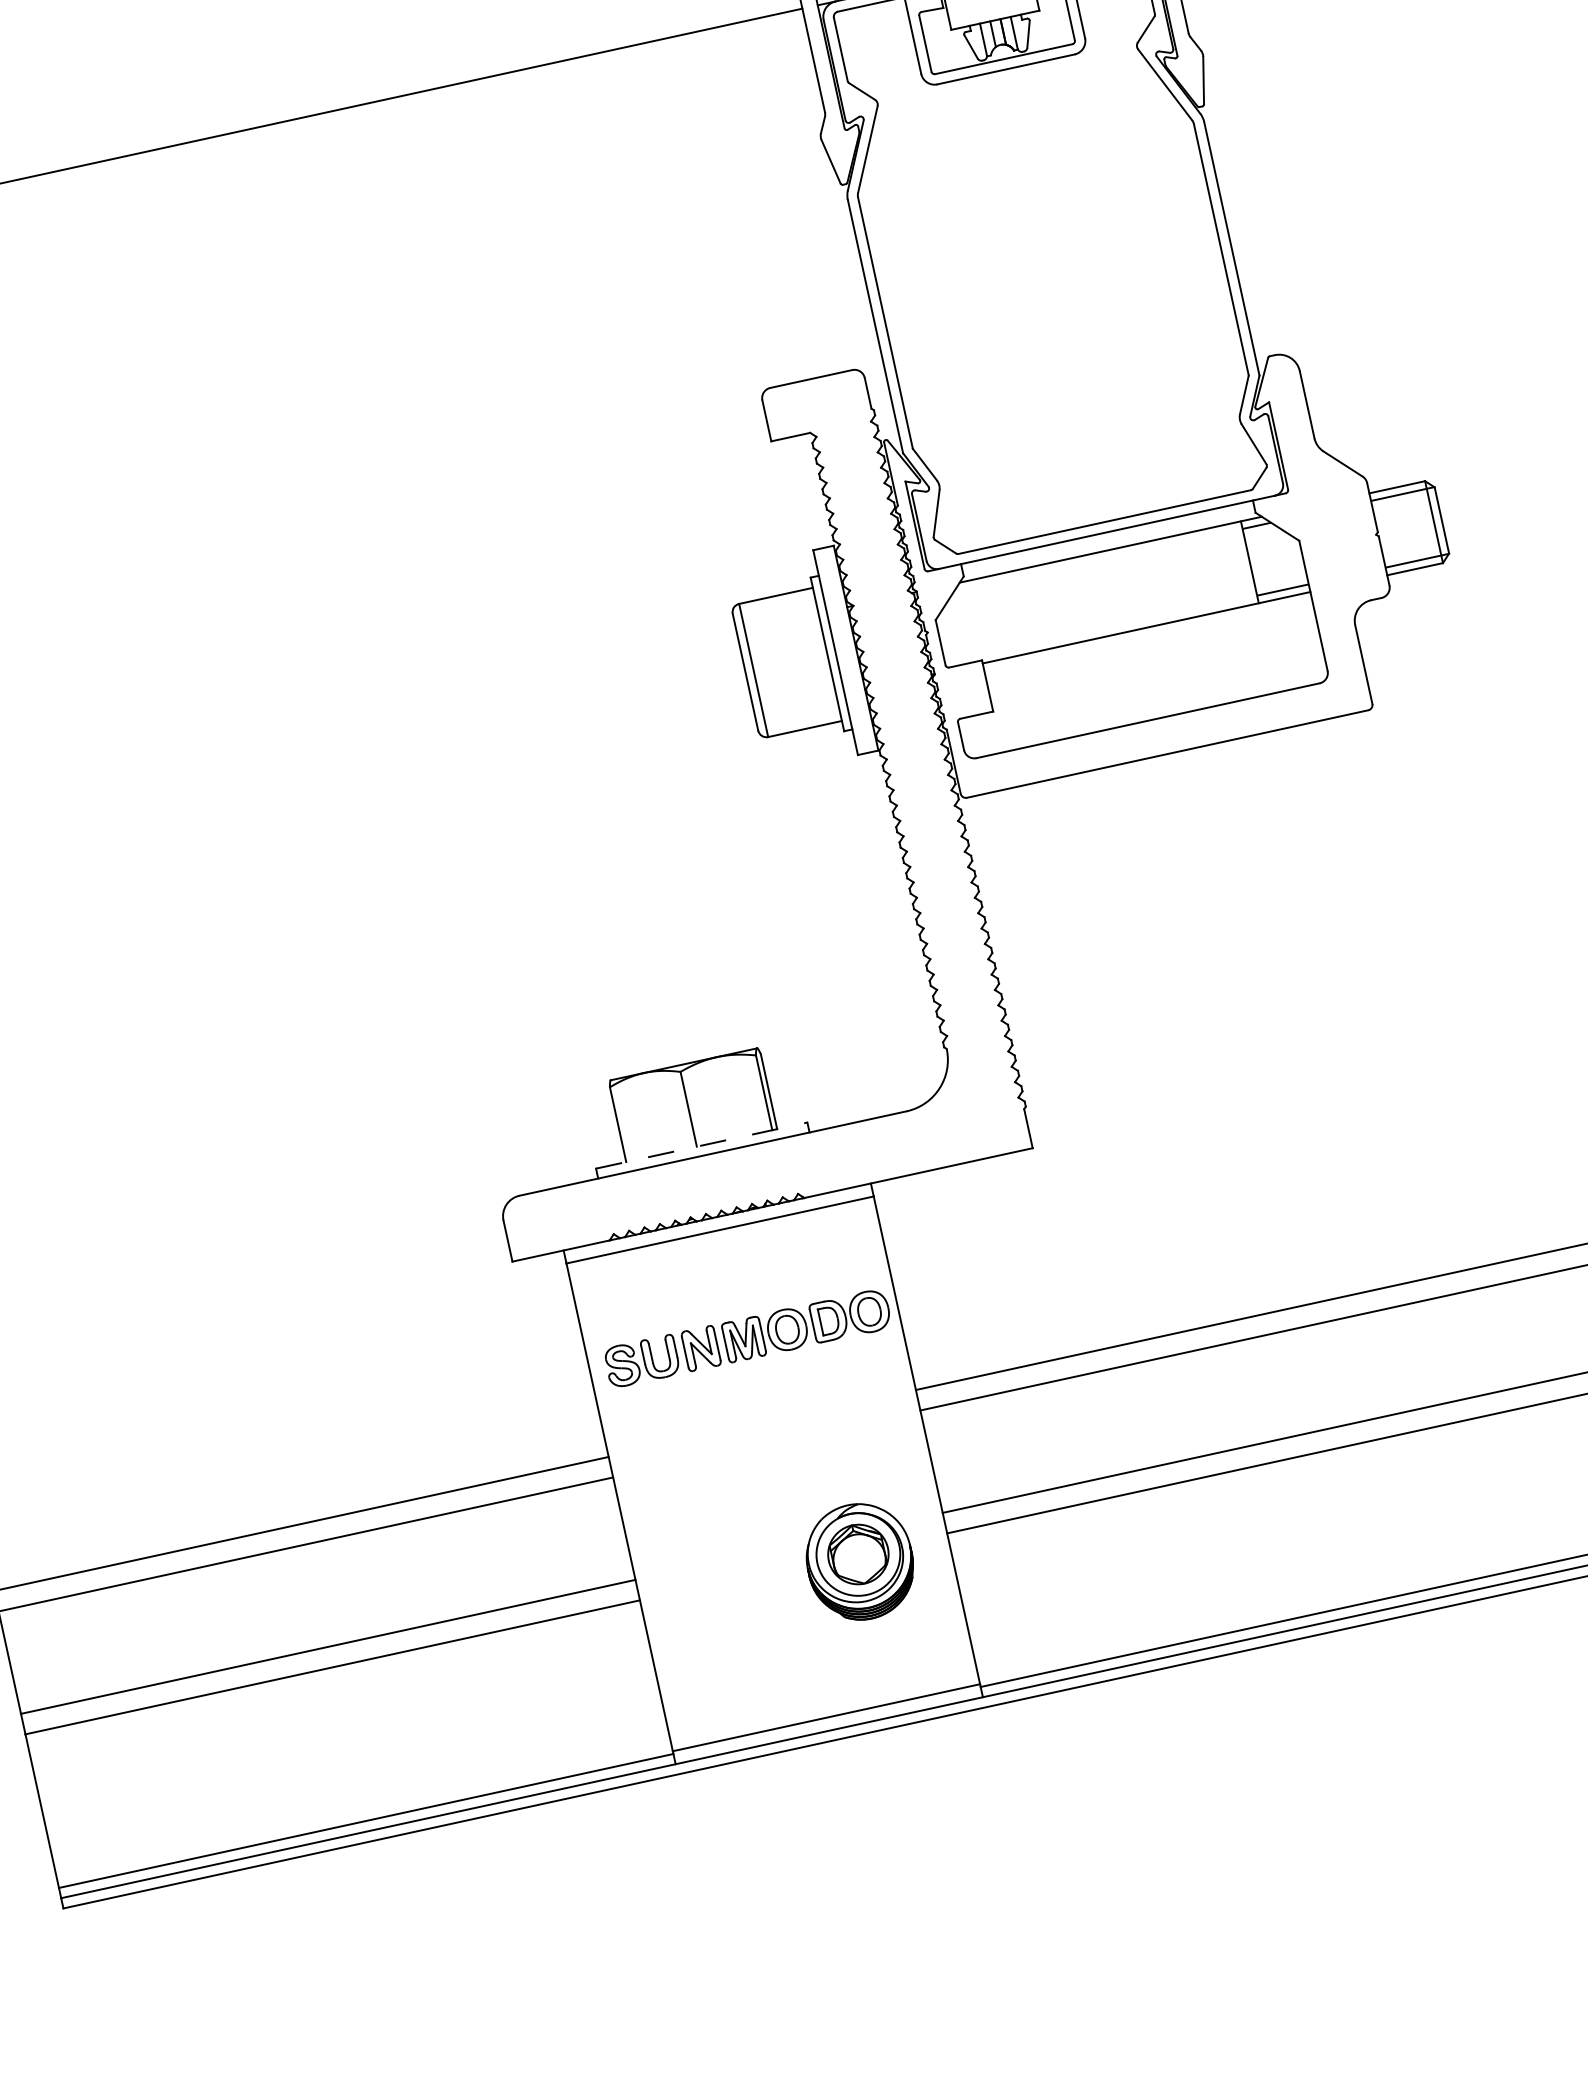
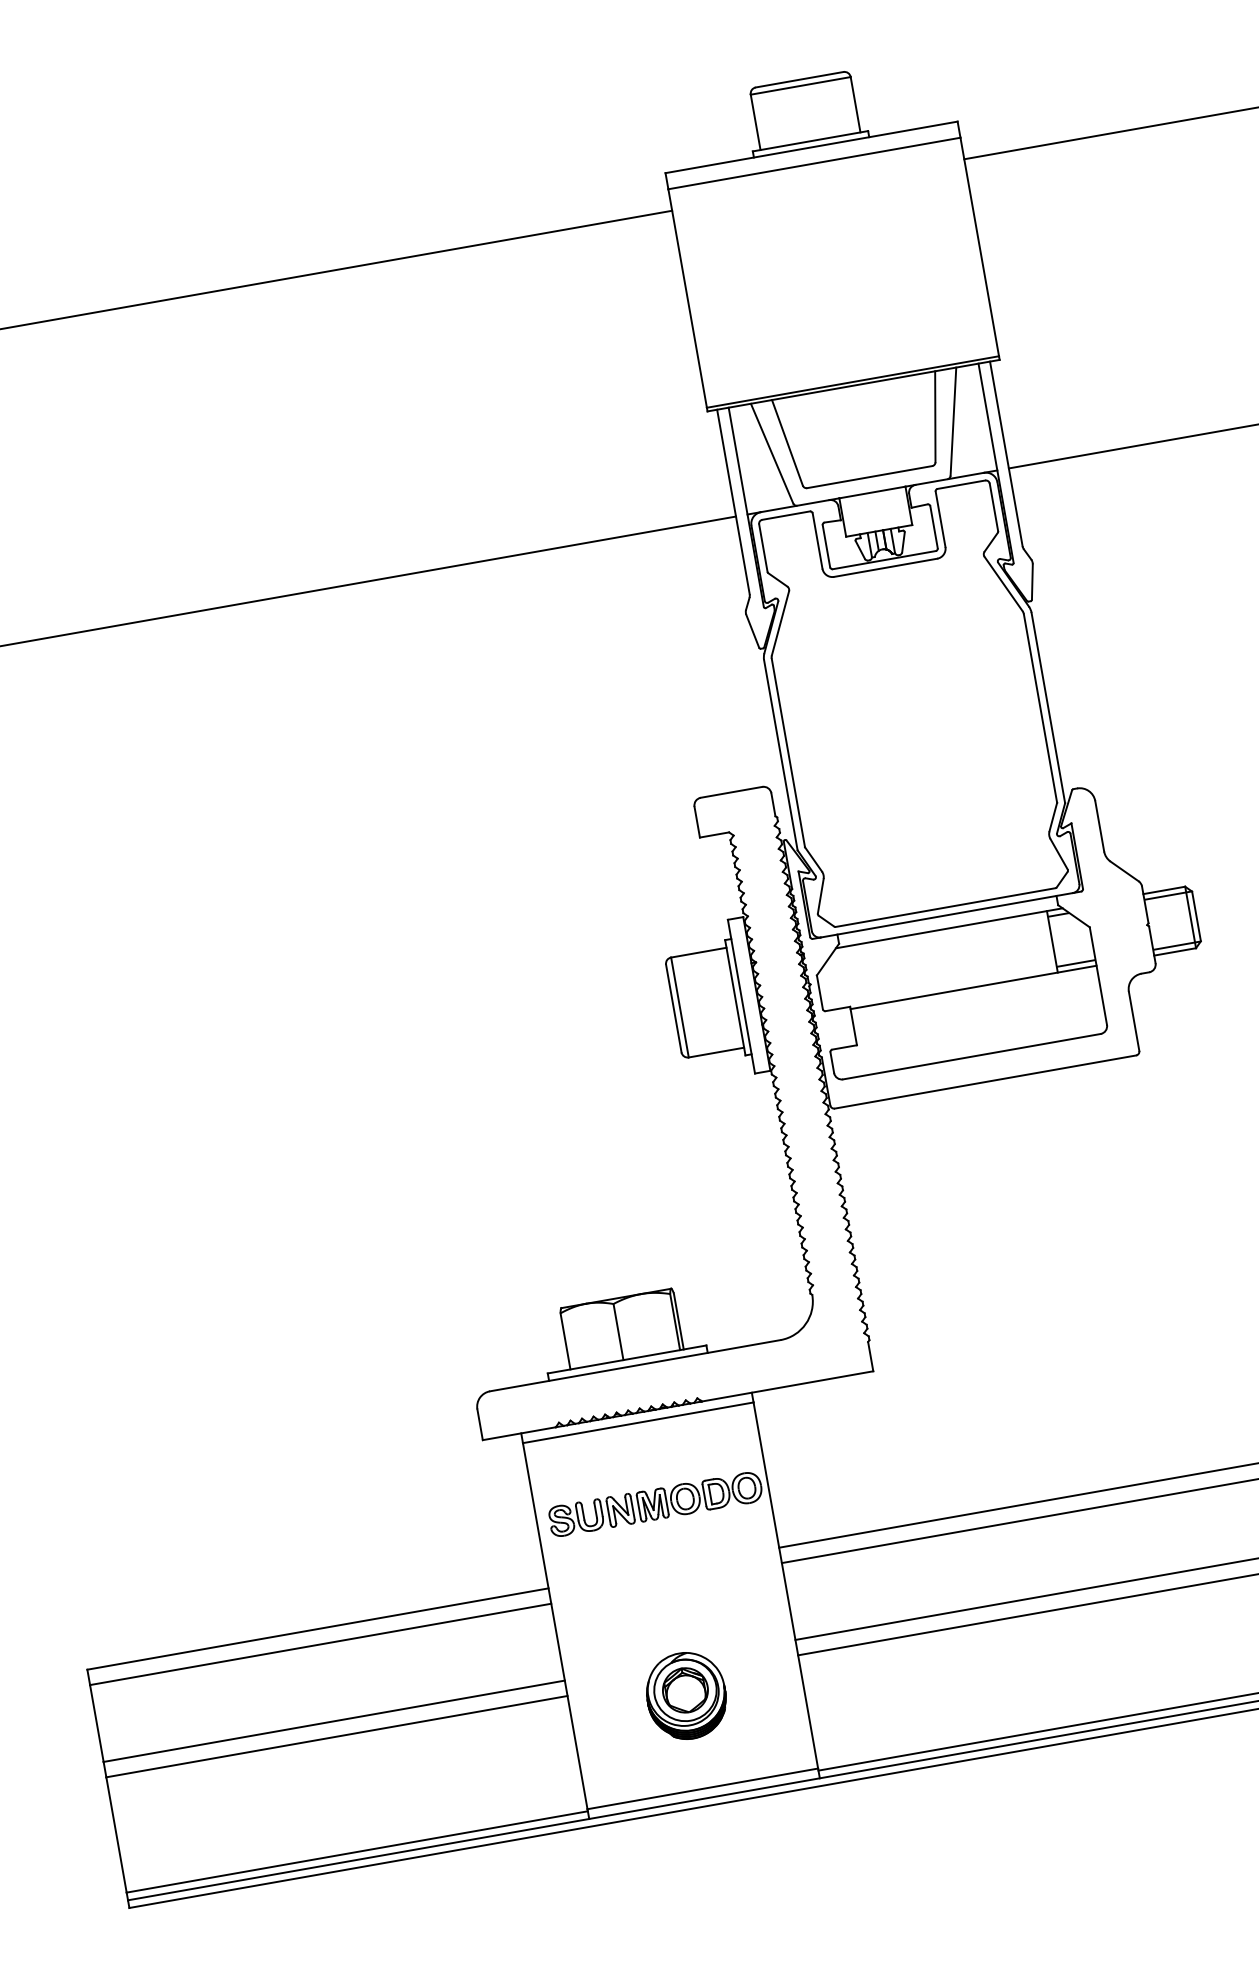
line: (702, 1145) -> (627, 1359), dashed -> solid
part: (860, 1561) -> (686, 1695), moved

